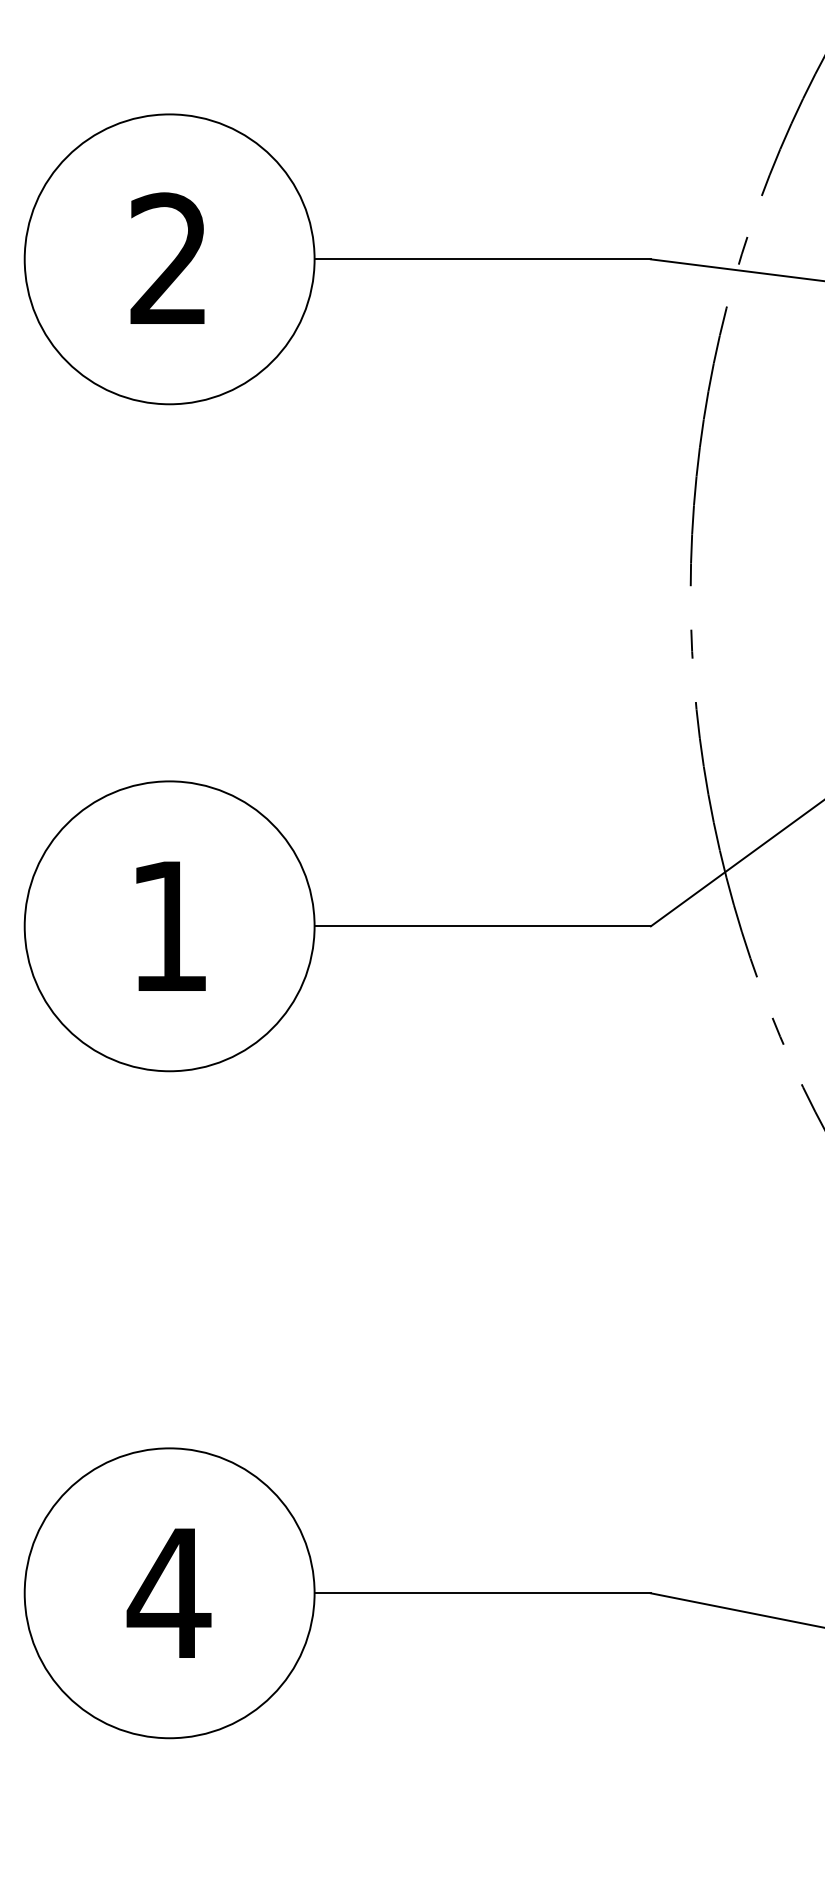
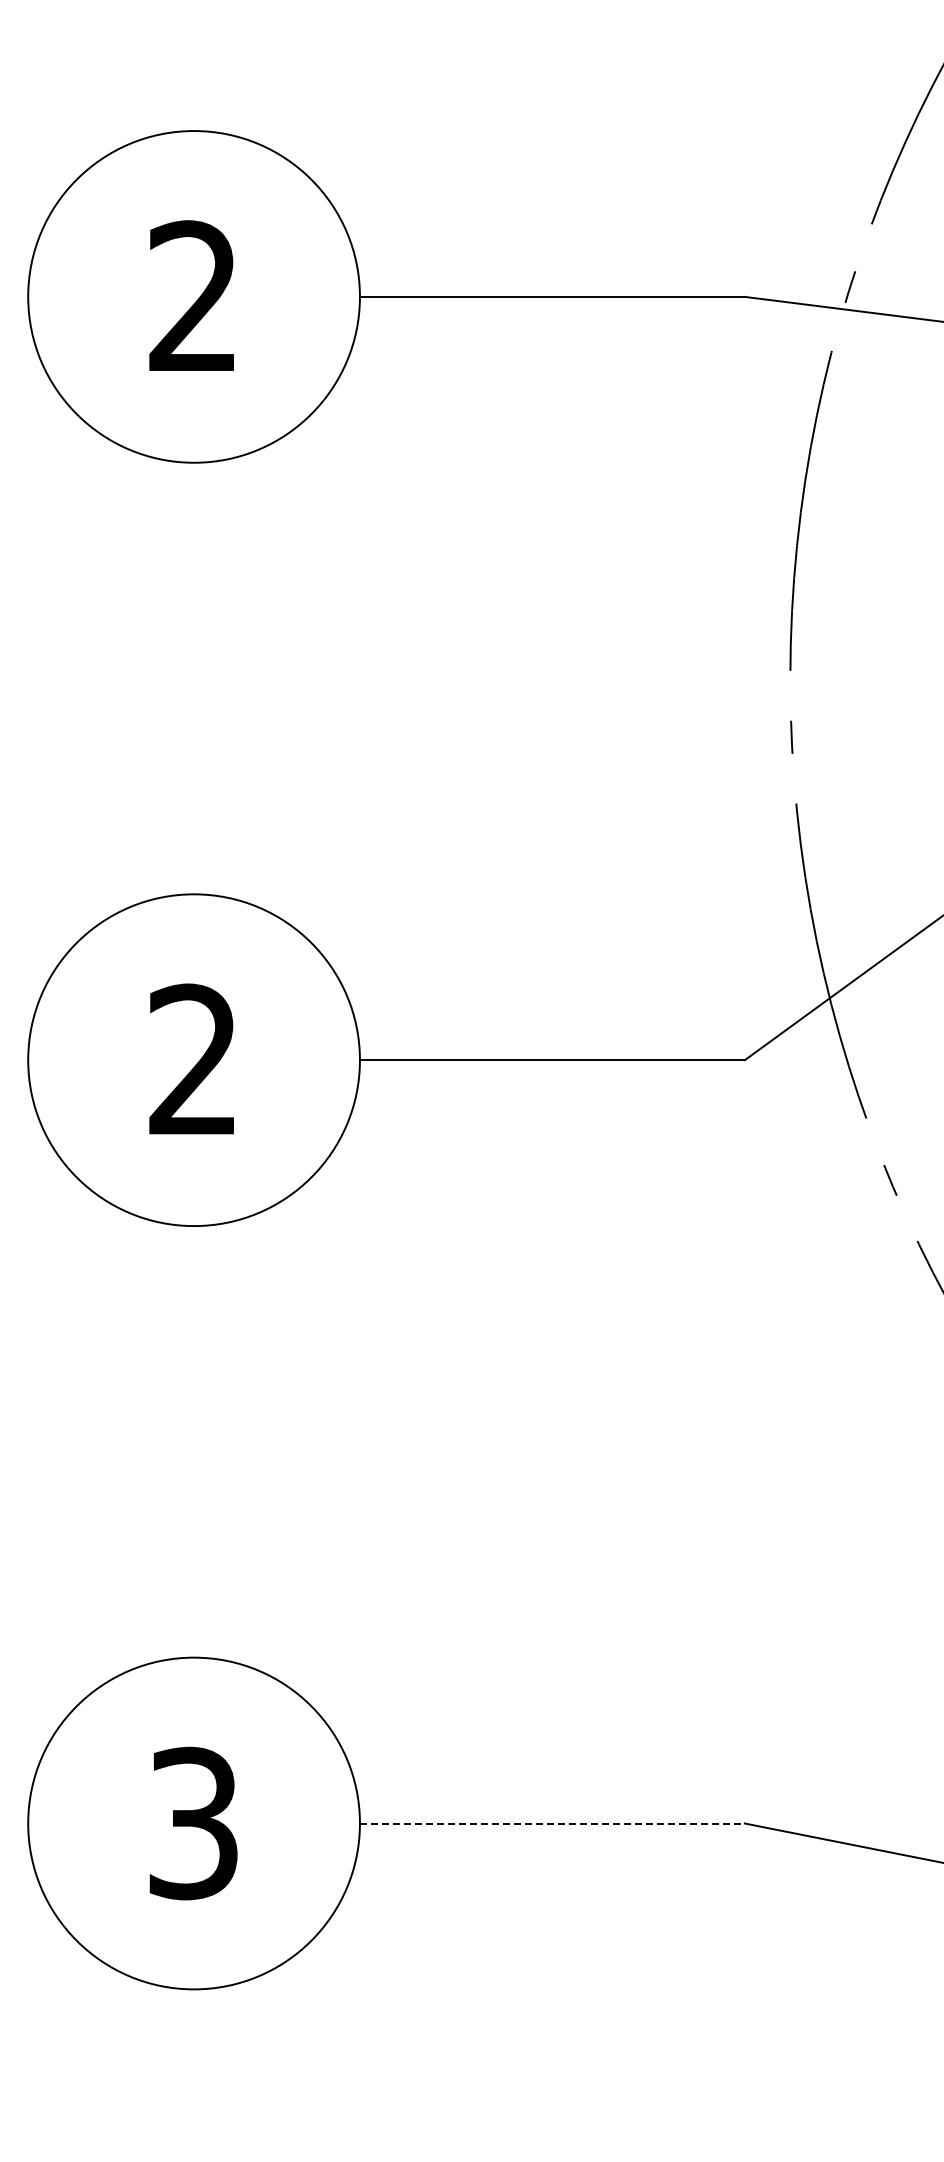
text: (168, 924) -> (192, 1058), 1 -> 2
text: (168, 1593) -> (192, 1823), 4 -> 3
line: (482, 1593) -> (552, 1823), solid -> dashed

